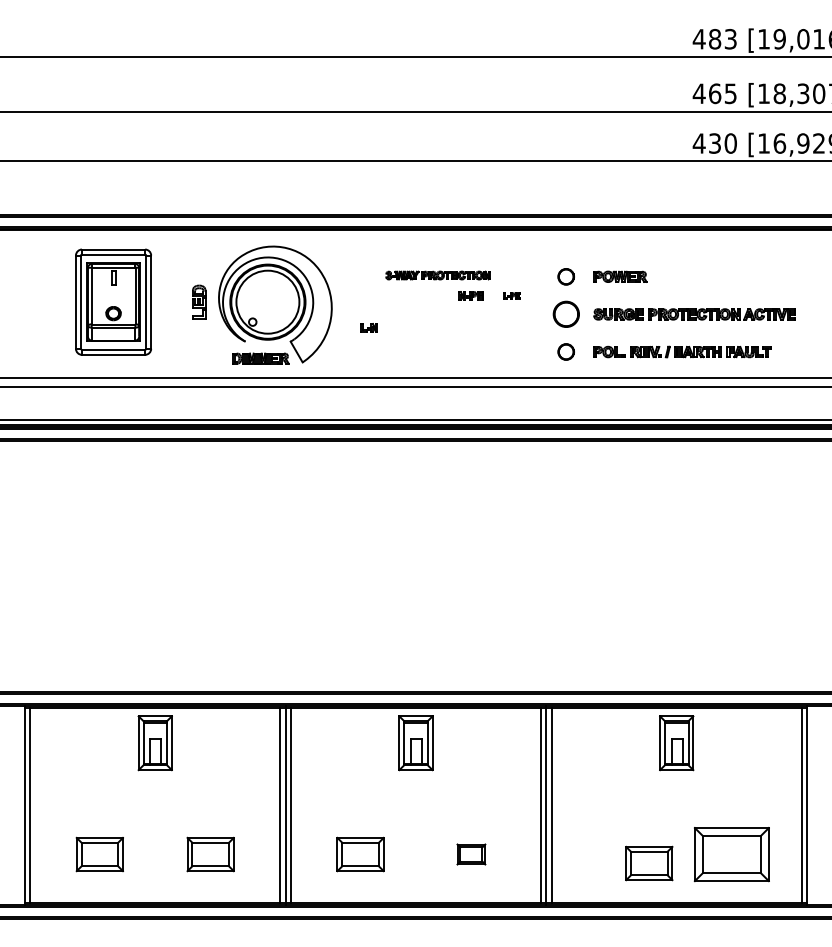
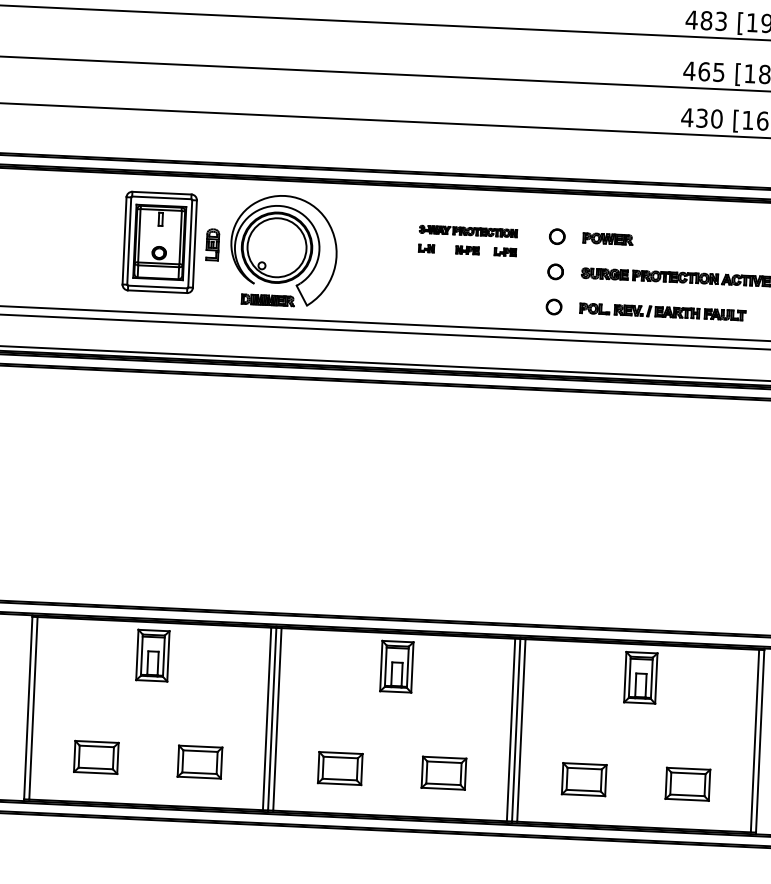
part: (437, 275) -> (467, 231), moved
part: (511, 295) -> (505, 251), size x1.43
part: (113, 301) -> (159, 241), moved
part: (565, 314) -> (554, 271), size x0.62
part: (368, 327) -> (425, 248), moved
part: (471, 854) -> (444, 773), size x1.67
part: (732, 854) -> (688, 784), size x0.62
part: (649, 863) -> (584, 779), moved

